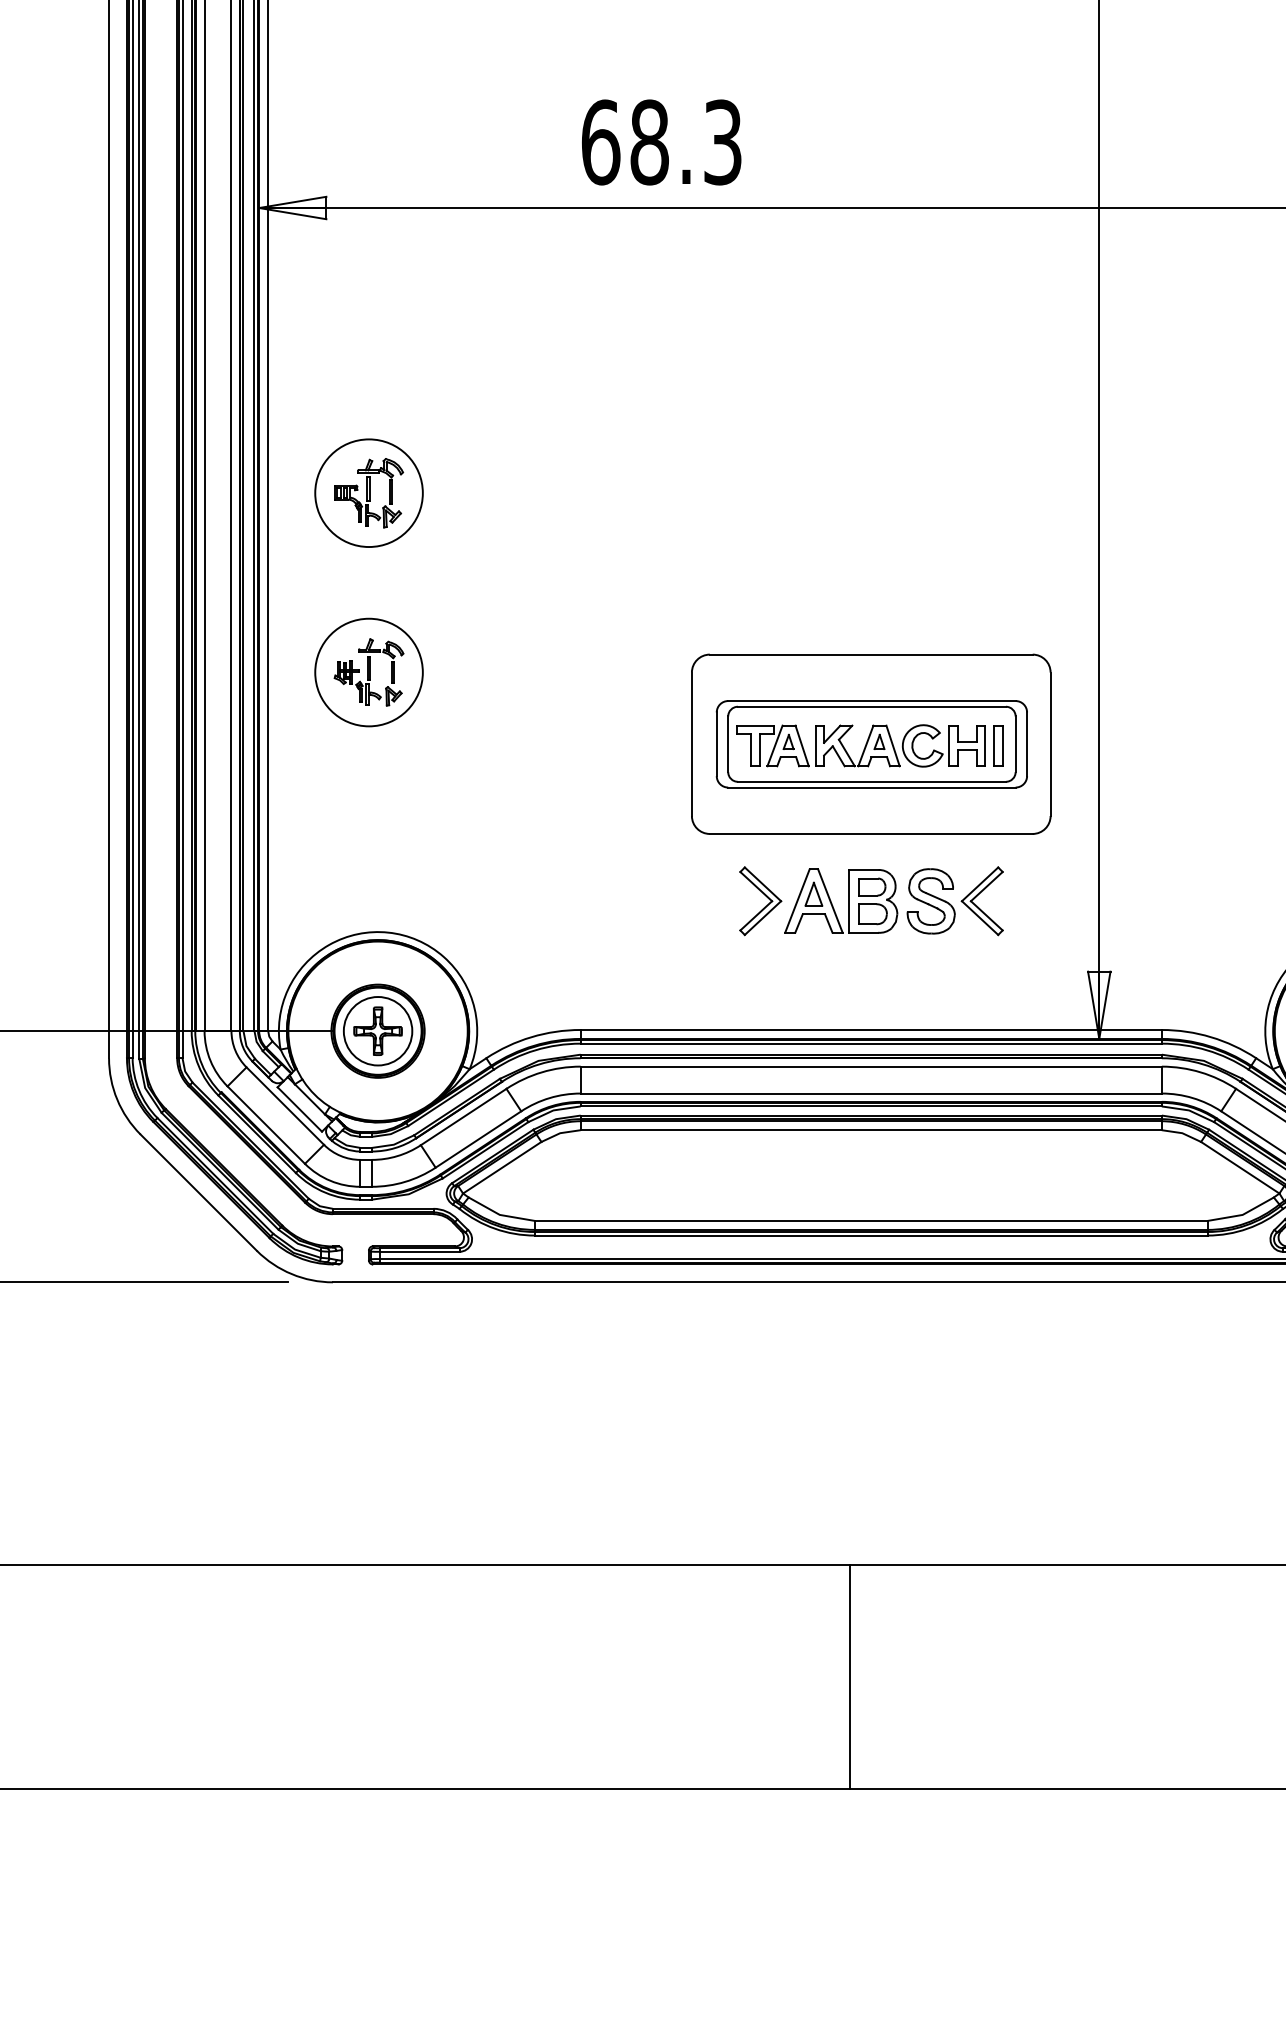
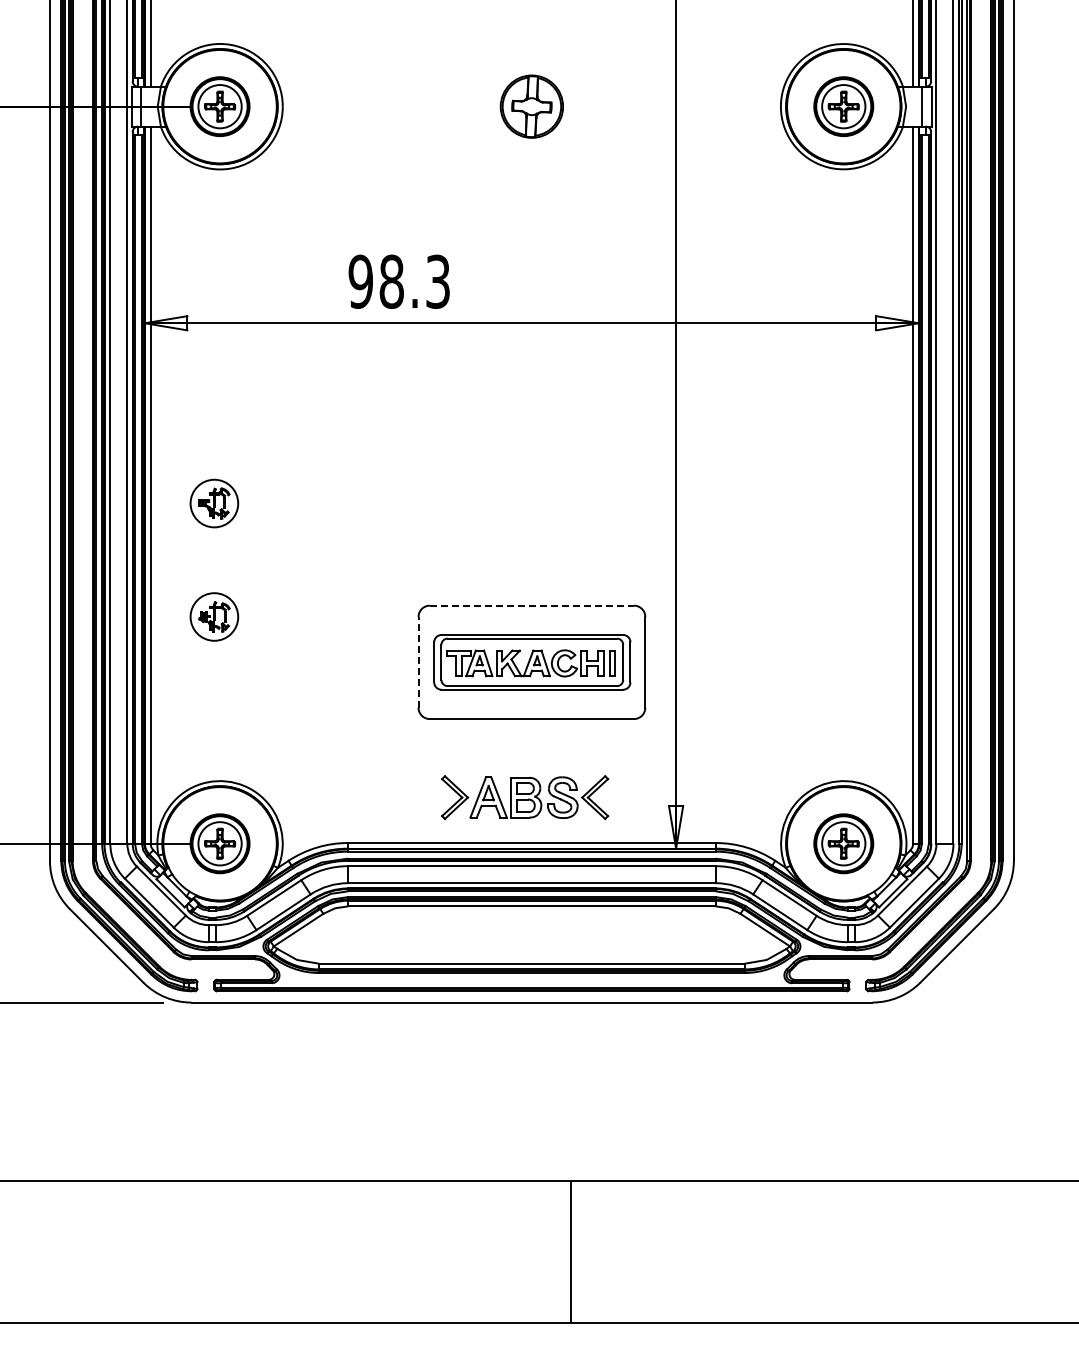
text: (600, 141) -> (360, 281), 68.3 -> 98.3
part: (369, 493) -> (214, 503), size x0.7
line: (872, 654) -> (532, 605), solid -> dashed
part: (369, 671) -> (214, 616), size x0.7
line: (691, 742) -> (418, 661), solid -> dashed
part: (872, 901) -> (525, 797), moved
line: (850, 1677) -> (571, 1252), moved

